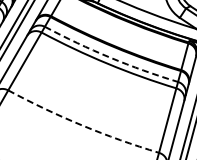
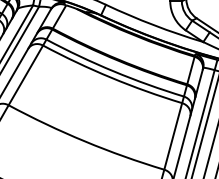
arc: (109, 57) -> (113, 71), dashed -> solid
arc: (81, 125) -> (84, 141), dashed -> solid

